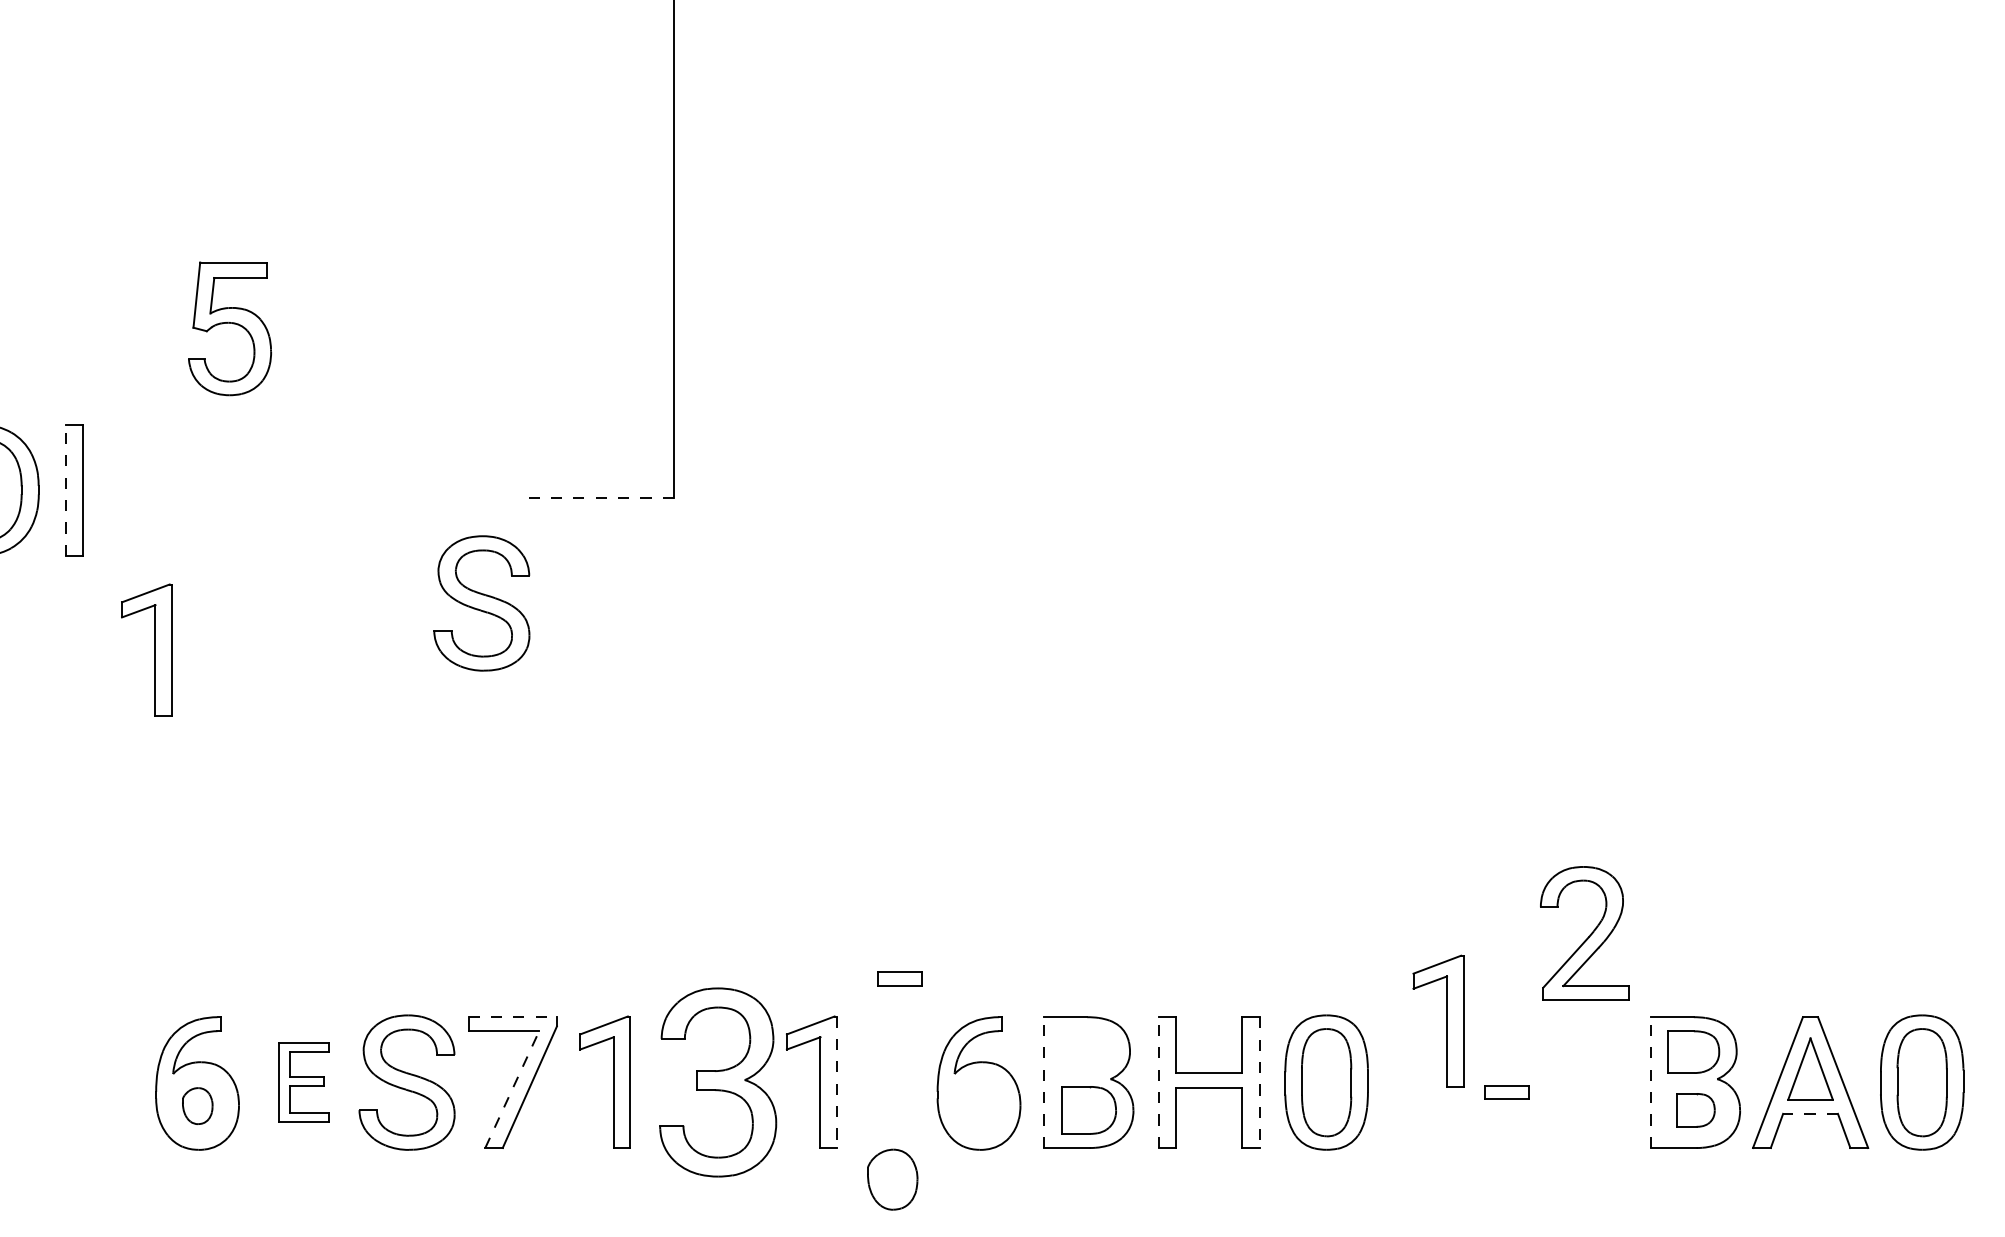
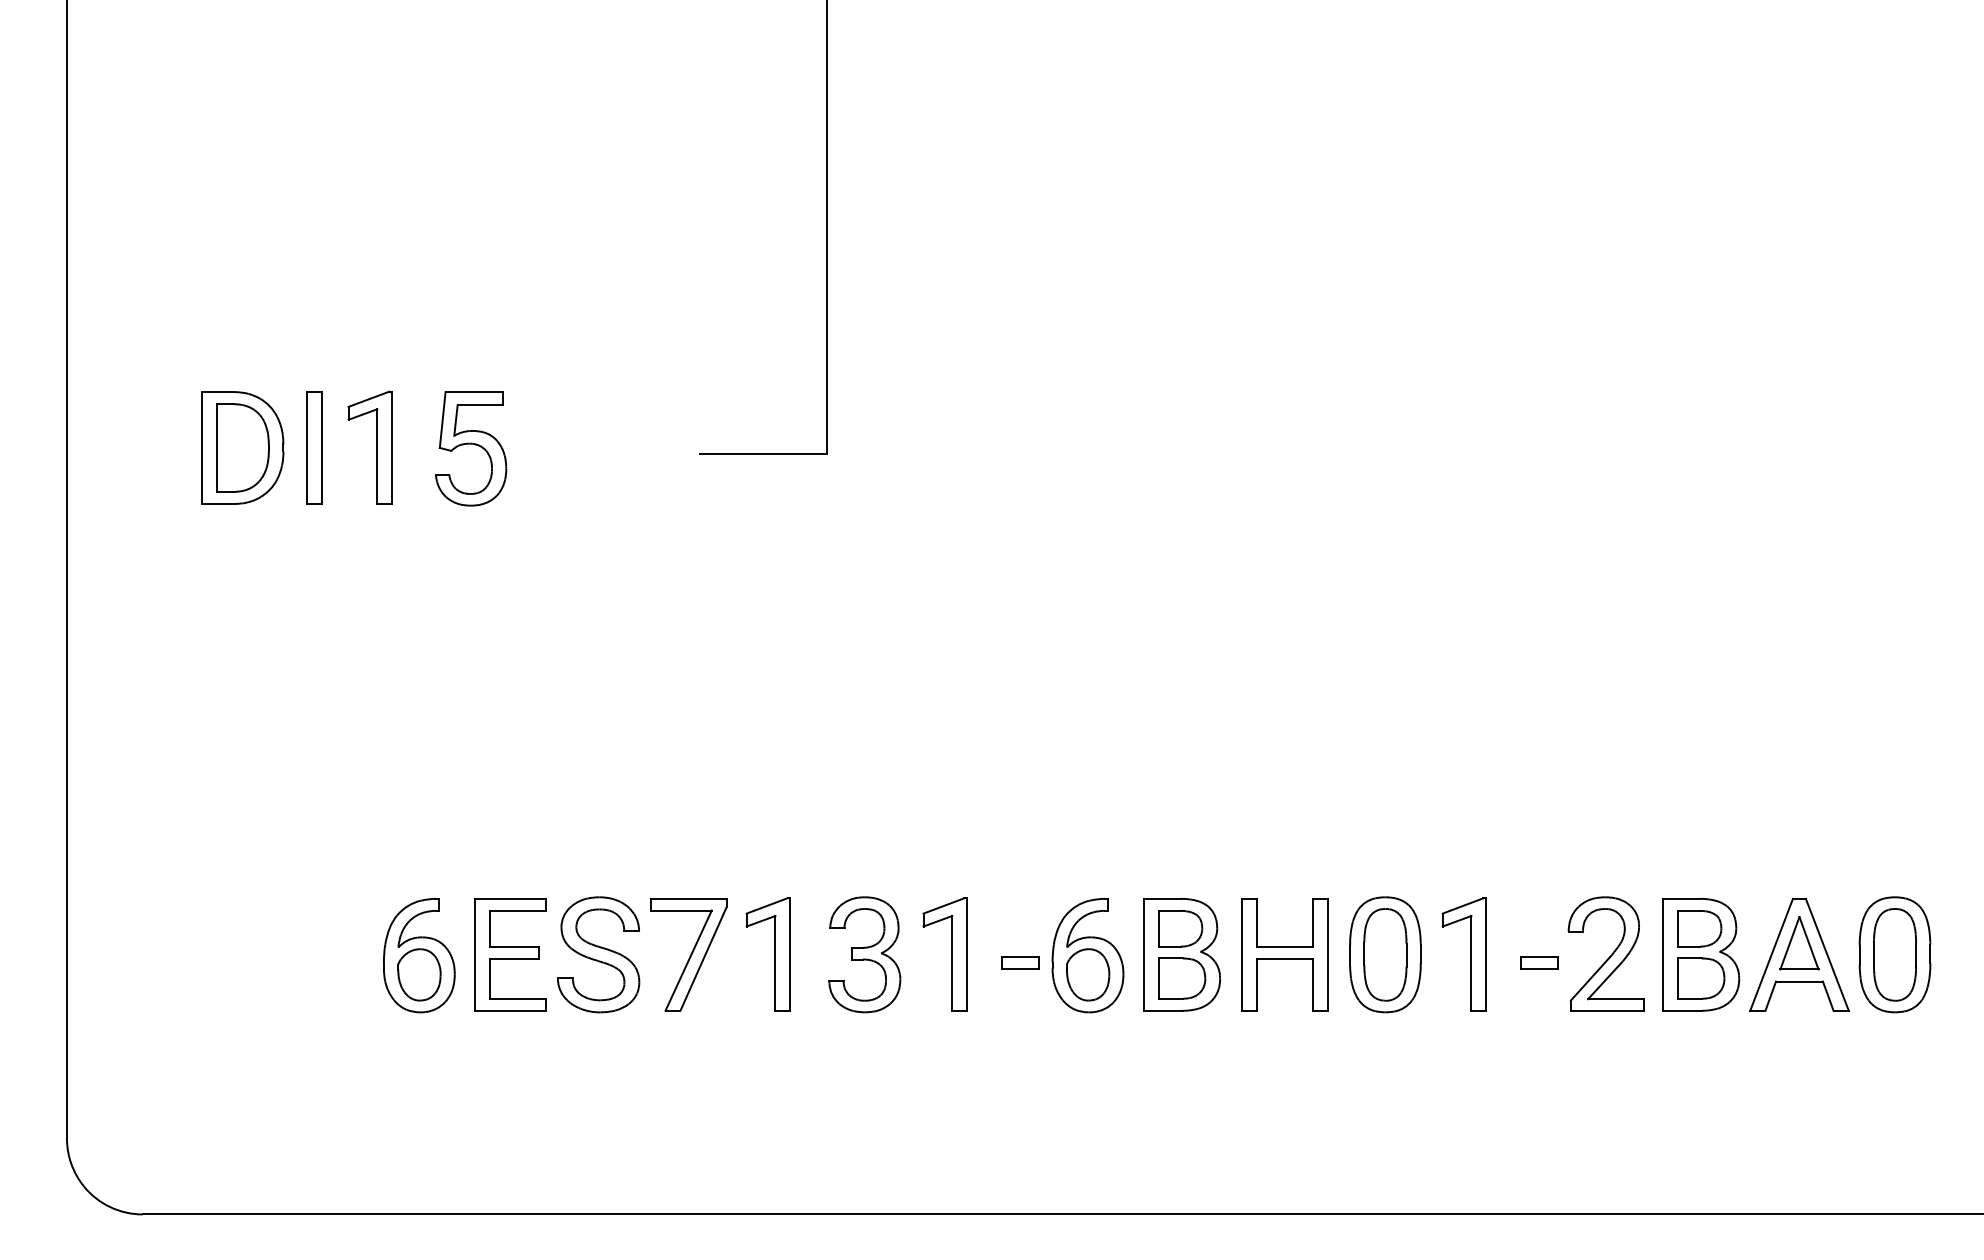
part: (230, 328) -> (471, 448), moved
line: (65, 489) -> (306, 447), dashed -> solid
line: (599, 497) -> (763, 454), dashed -> solid
part: (481, 603) -> (662, 544), removed
part: (154, 649) -> (376, 447), moved
part: (1583, 932) -> (1605, 953), moved
part: (900, 978) -> (1020, 962), moved
line: (513, 1016) -> (689, 898), dashed -> solid
part: (1445, 1021) -> (1470, 954), moved
part: (1087, 1051) -> (1180, 928), added
part: (304, 1082) -> (510, 954), size x1.67
part: (717, 1082) -> (864, 954), size x0.71
line: (1043, 1082) -> (1143, 954), dashed -> solid
line: (1158, 1082) -> (1241, 954), dashed -> solid
line: (1258, 1082) -> (1327, 954), dashed -> solid
line: (1651, 1082) -> (1663, 954), dashed -> solid
line: (837, 1083) -> (966, 955), dashed -> solid
line: (512, 1089) -> (688, 960), dashed -> solid
part: (197, 1105) -> (419, 974), size x1.67
part: (1696, 1110) -> (1701, 978), size x1.43
line: (1809, 1113) -> (1798, 981), dashed -> solid
part: (893, 1179) -> (1088, 974), moved

